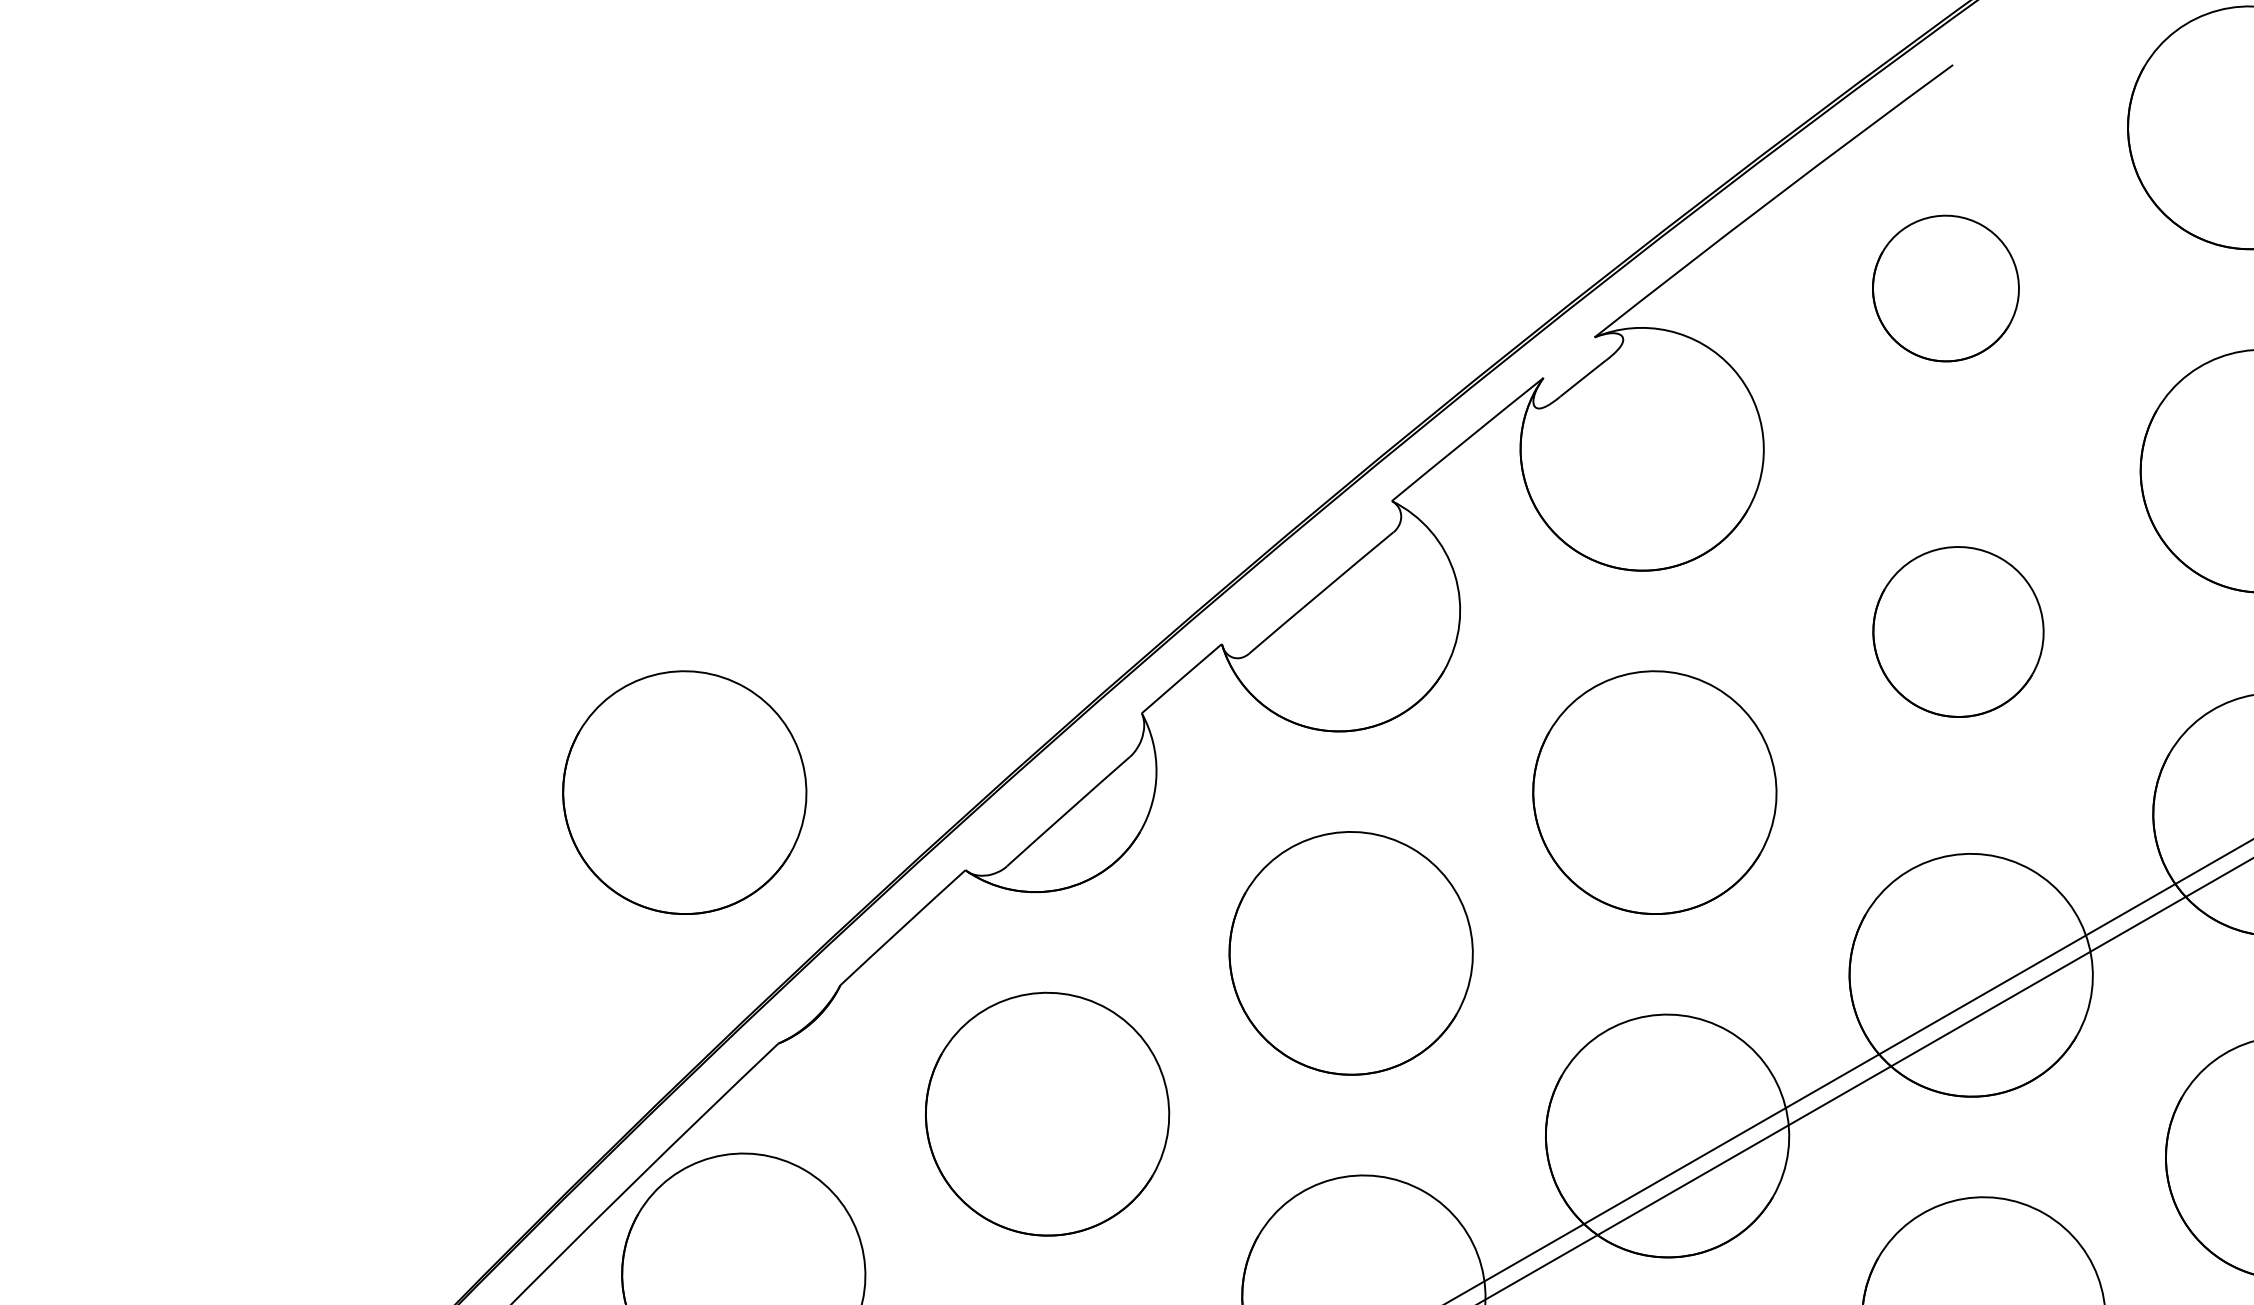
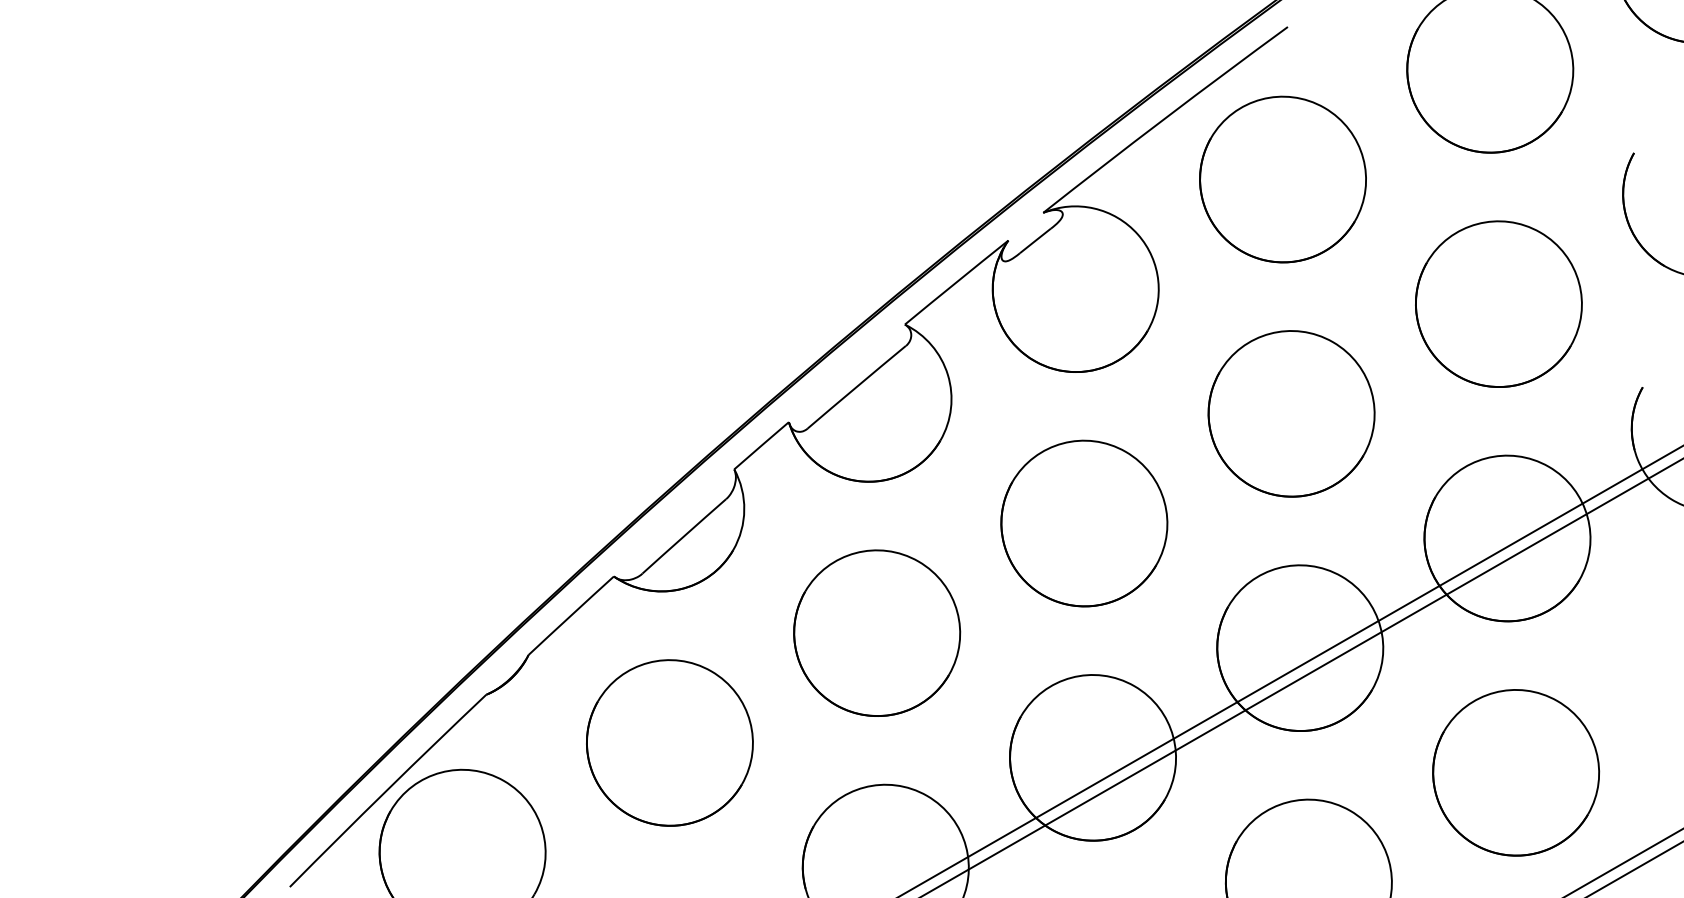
part: (1945, 288) -> (1282, 179), size x1.67
part: (1958, 631) -> (1291, 413), size x1.43
part: (684, 792) -> (422, 523), removed

